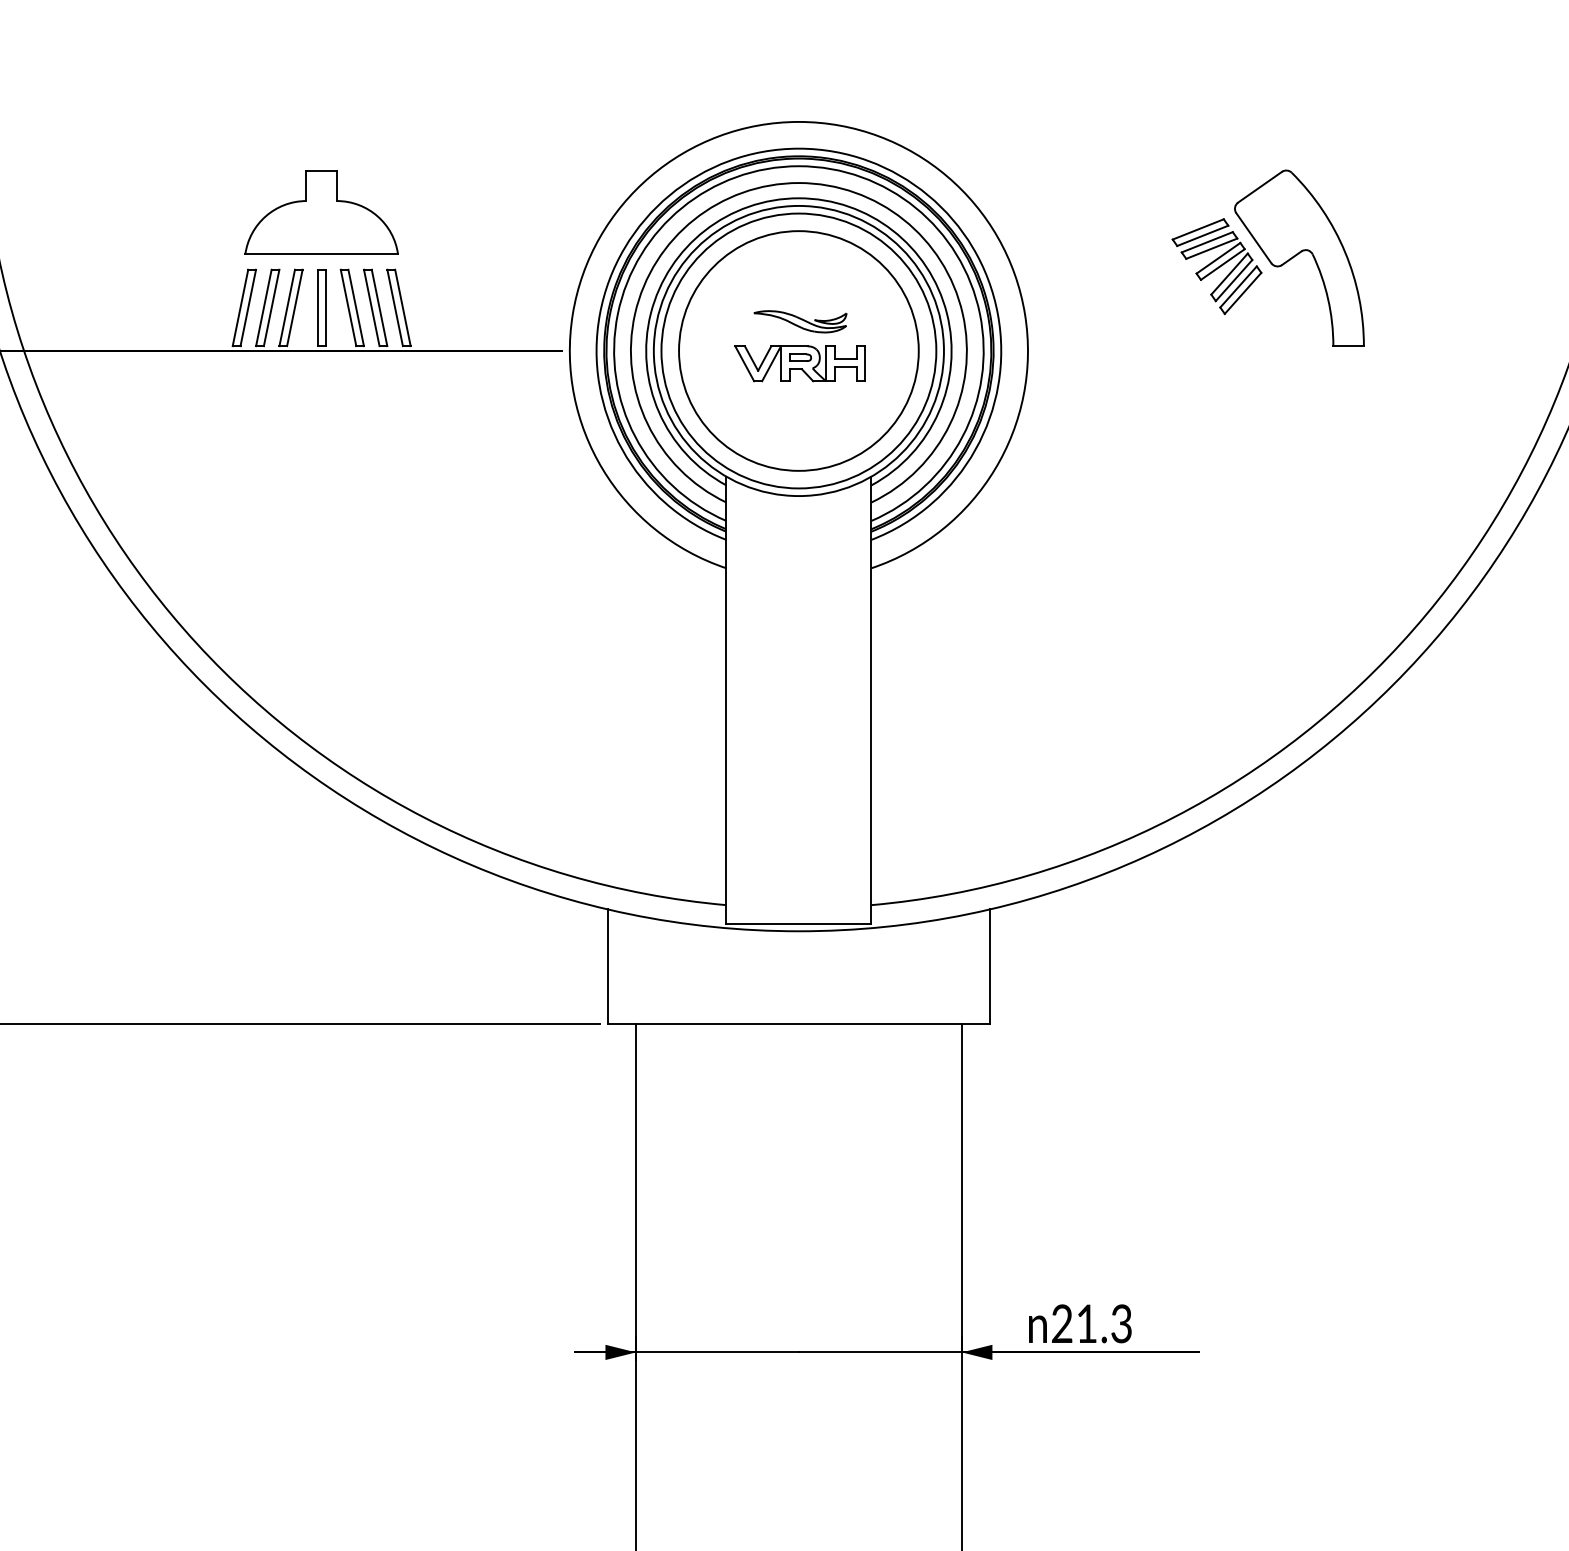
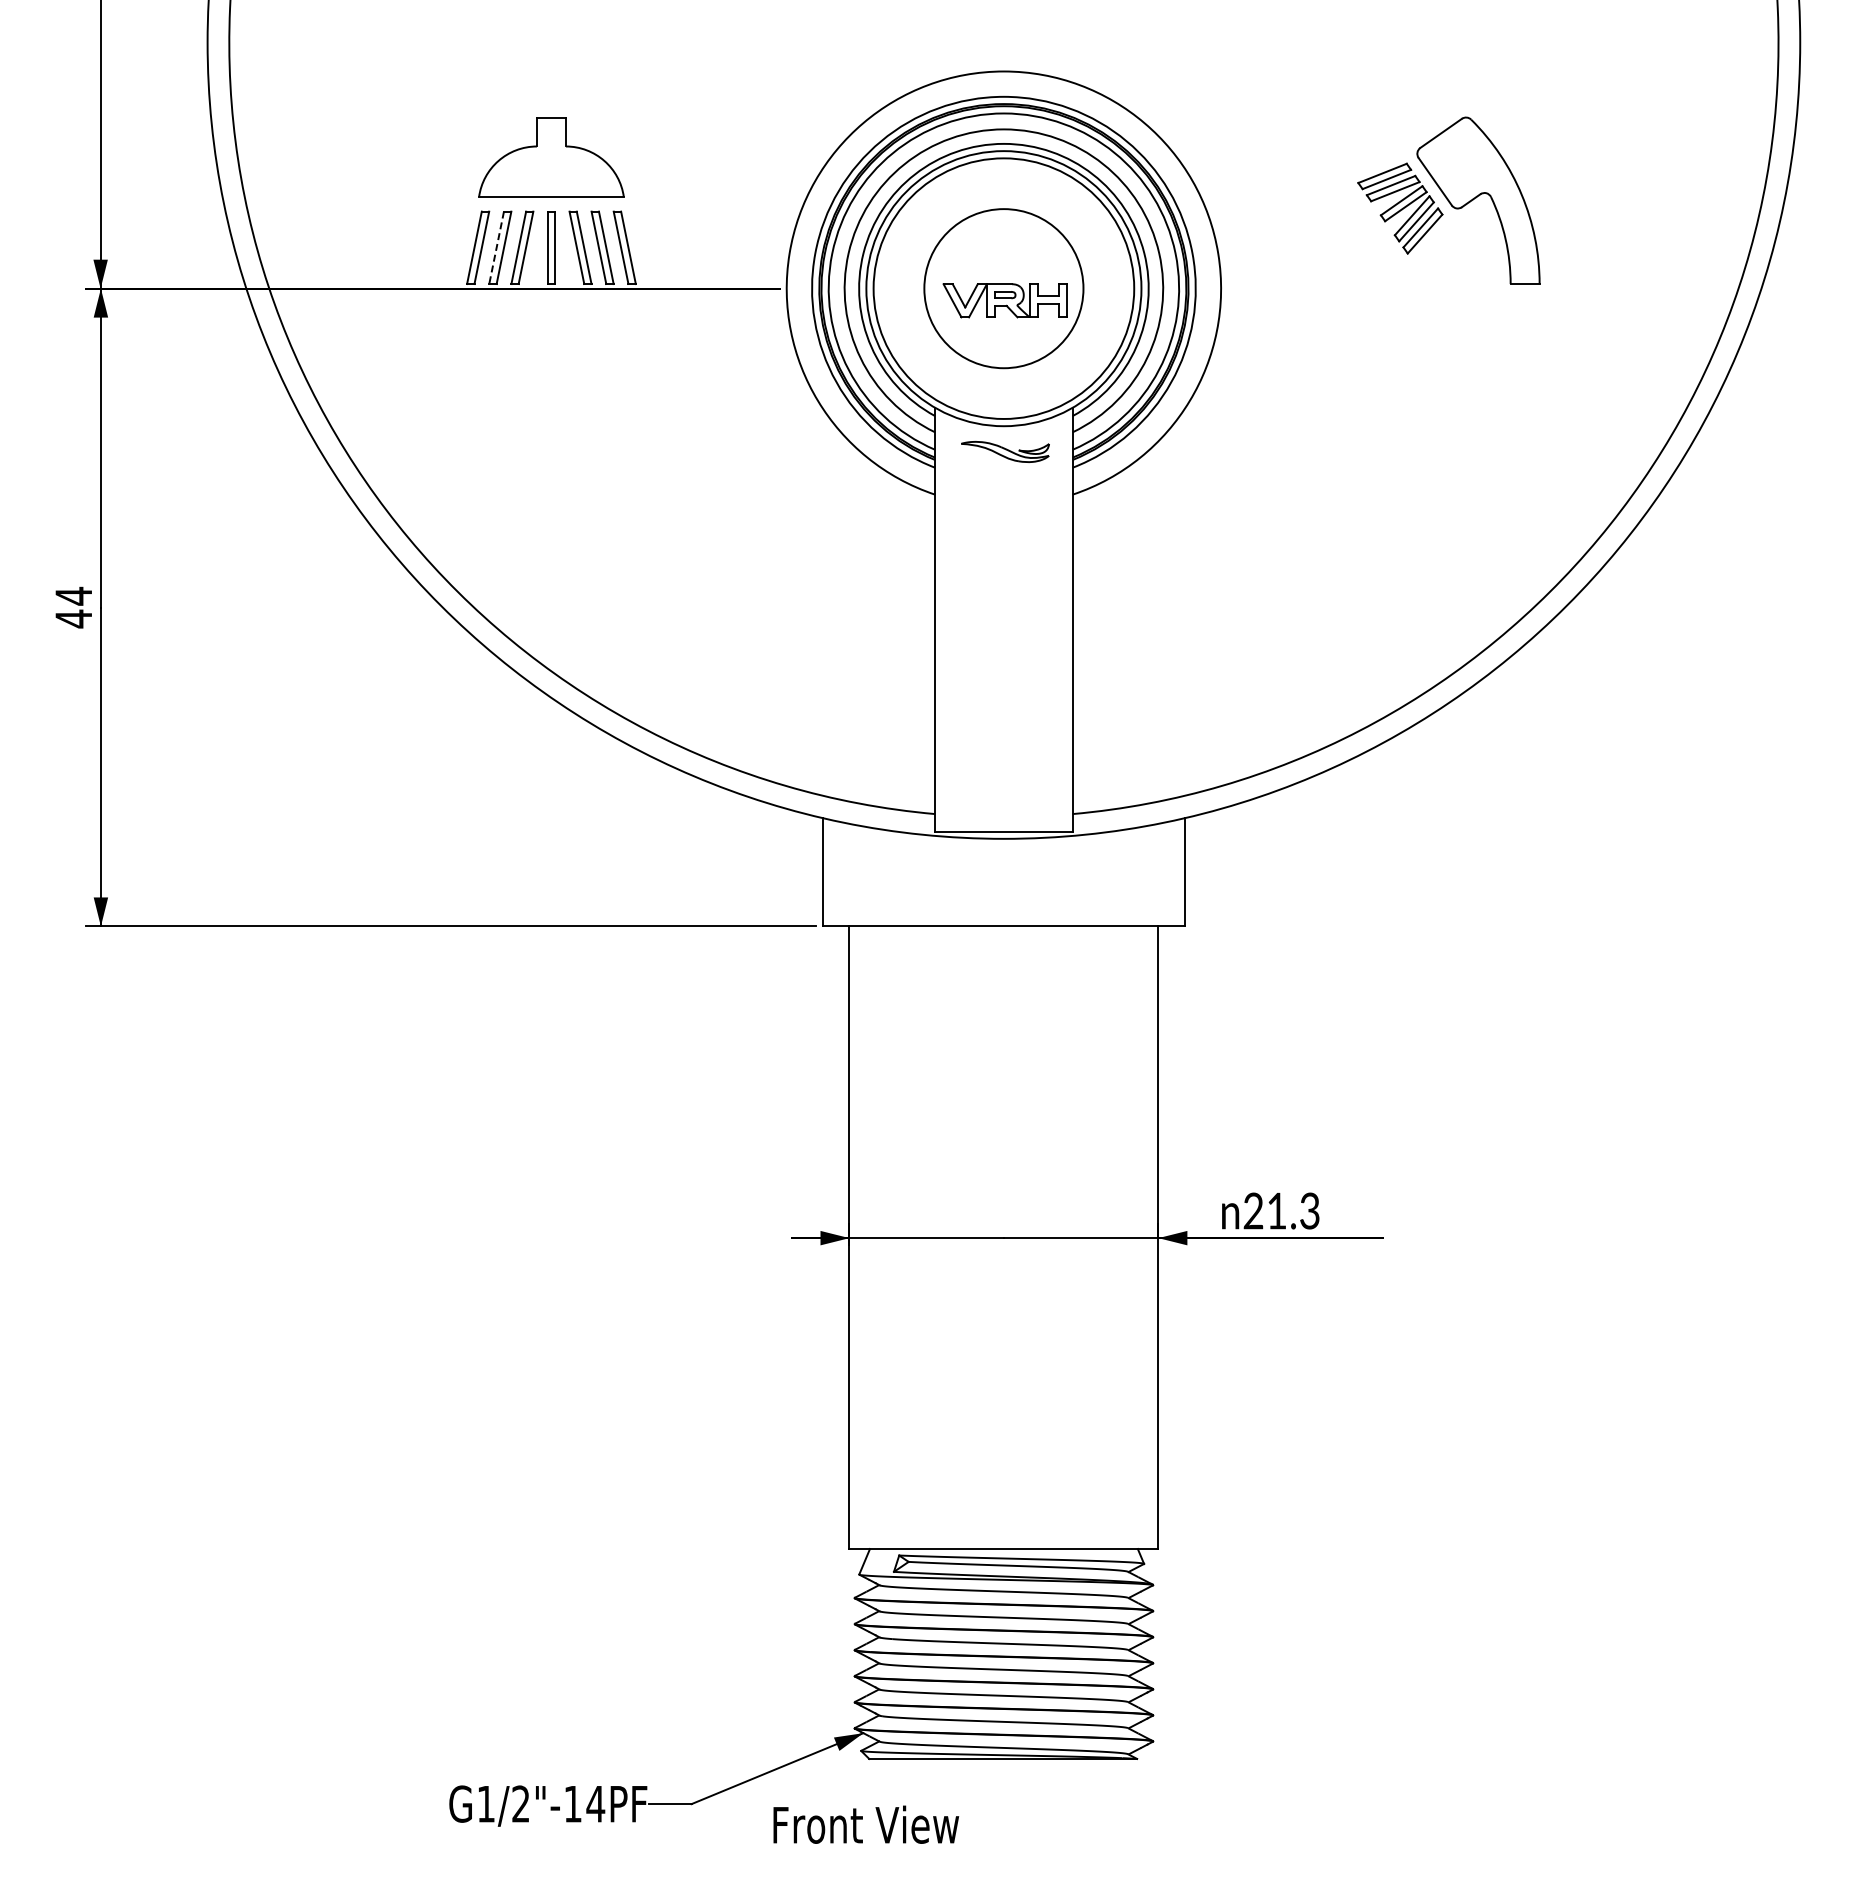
line: (263, 307) -> (496, 247), solid -> dashed
part: (800, 321) -> (1005, 451), moved
circle: (798, 350) -> (1003, 288), size x0.7

